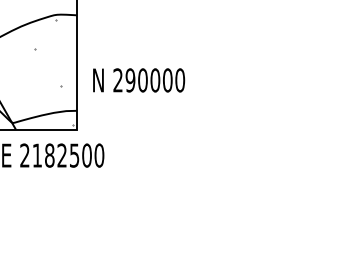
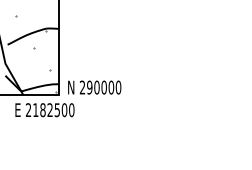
text: (138, 80) -> (94, 87), moved

